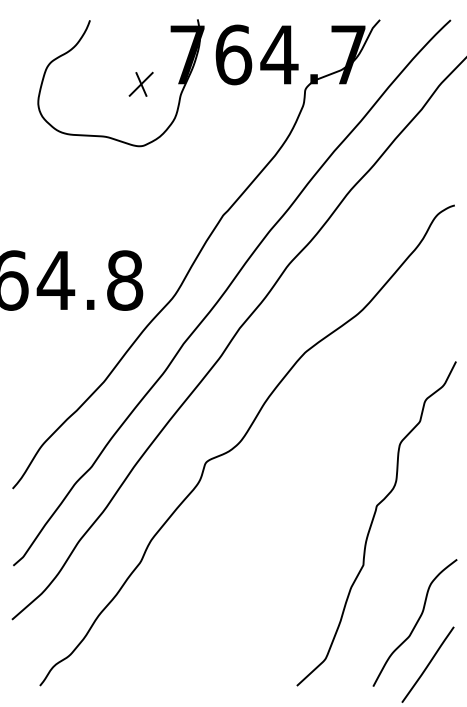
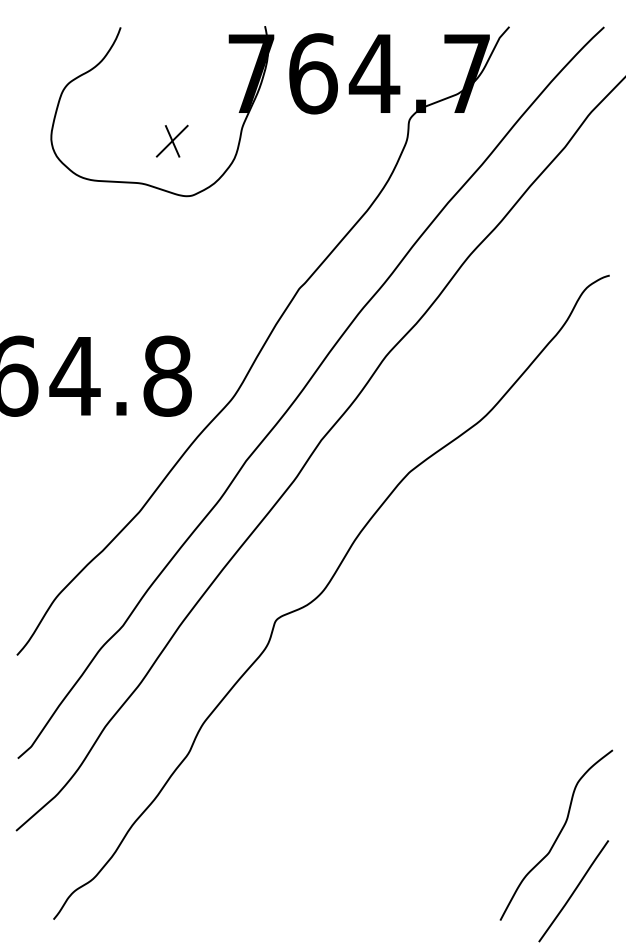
part: (140, 83) -> (171, 140), moved
curve: (372, 523) -> (499, 701), removed

